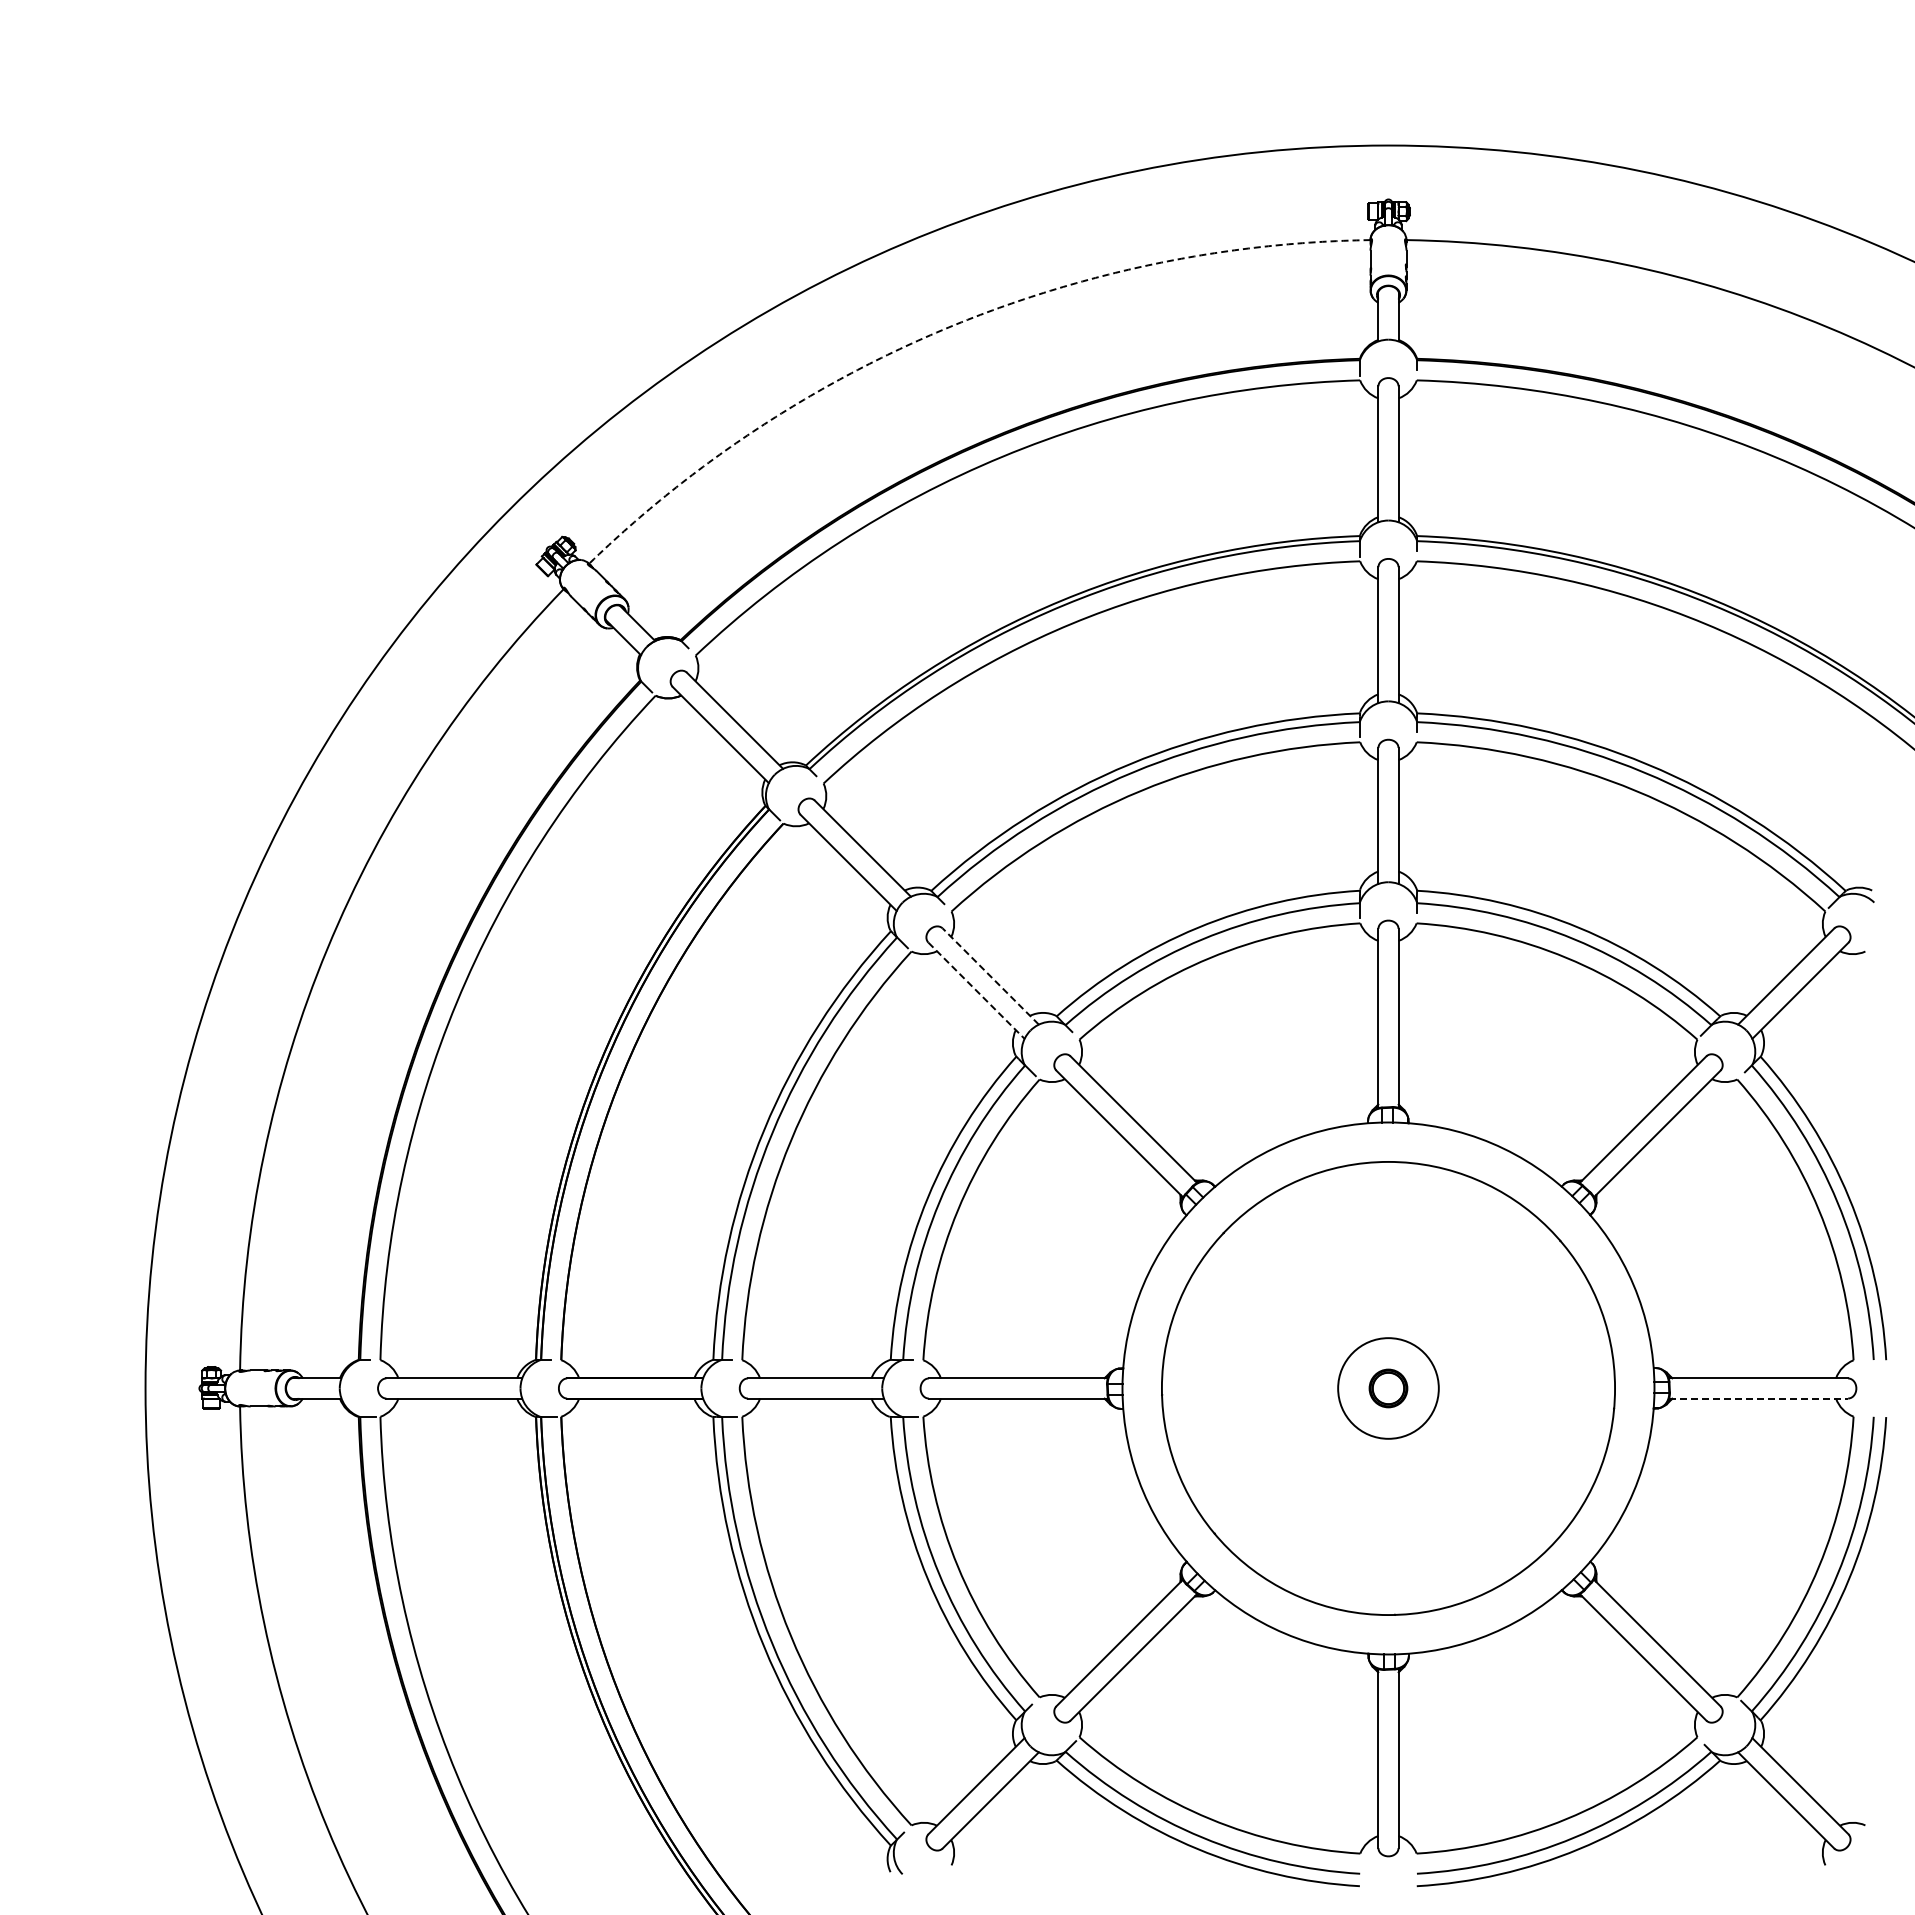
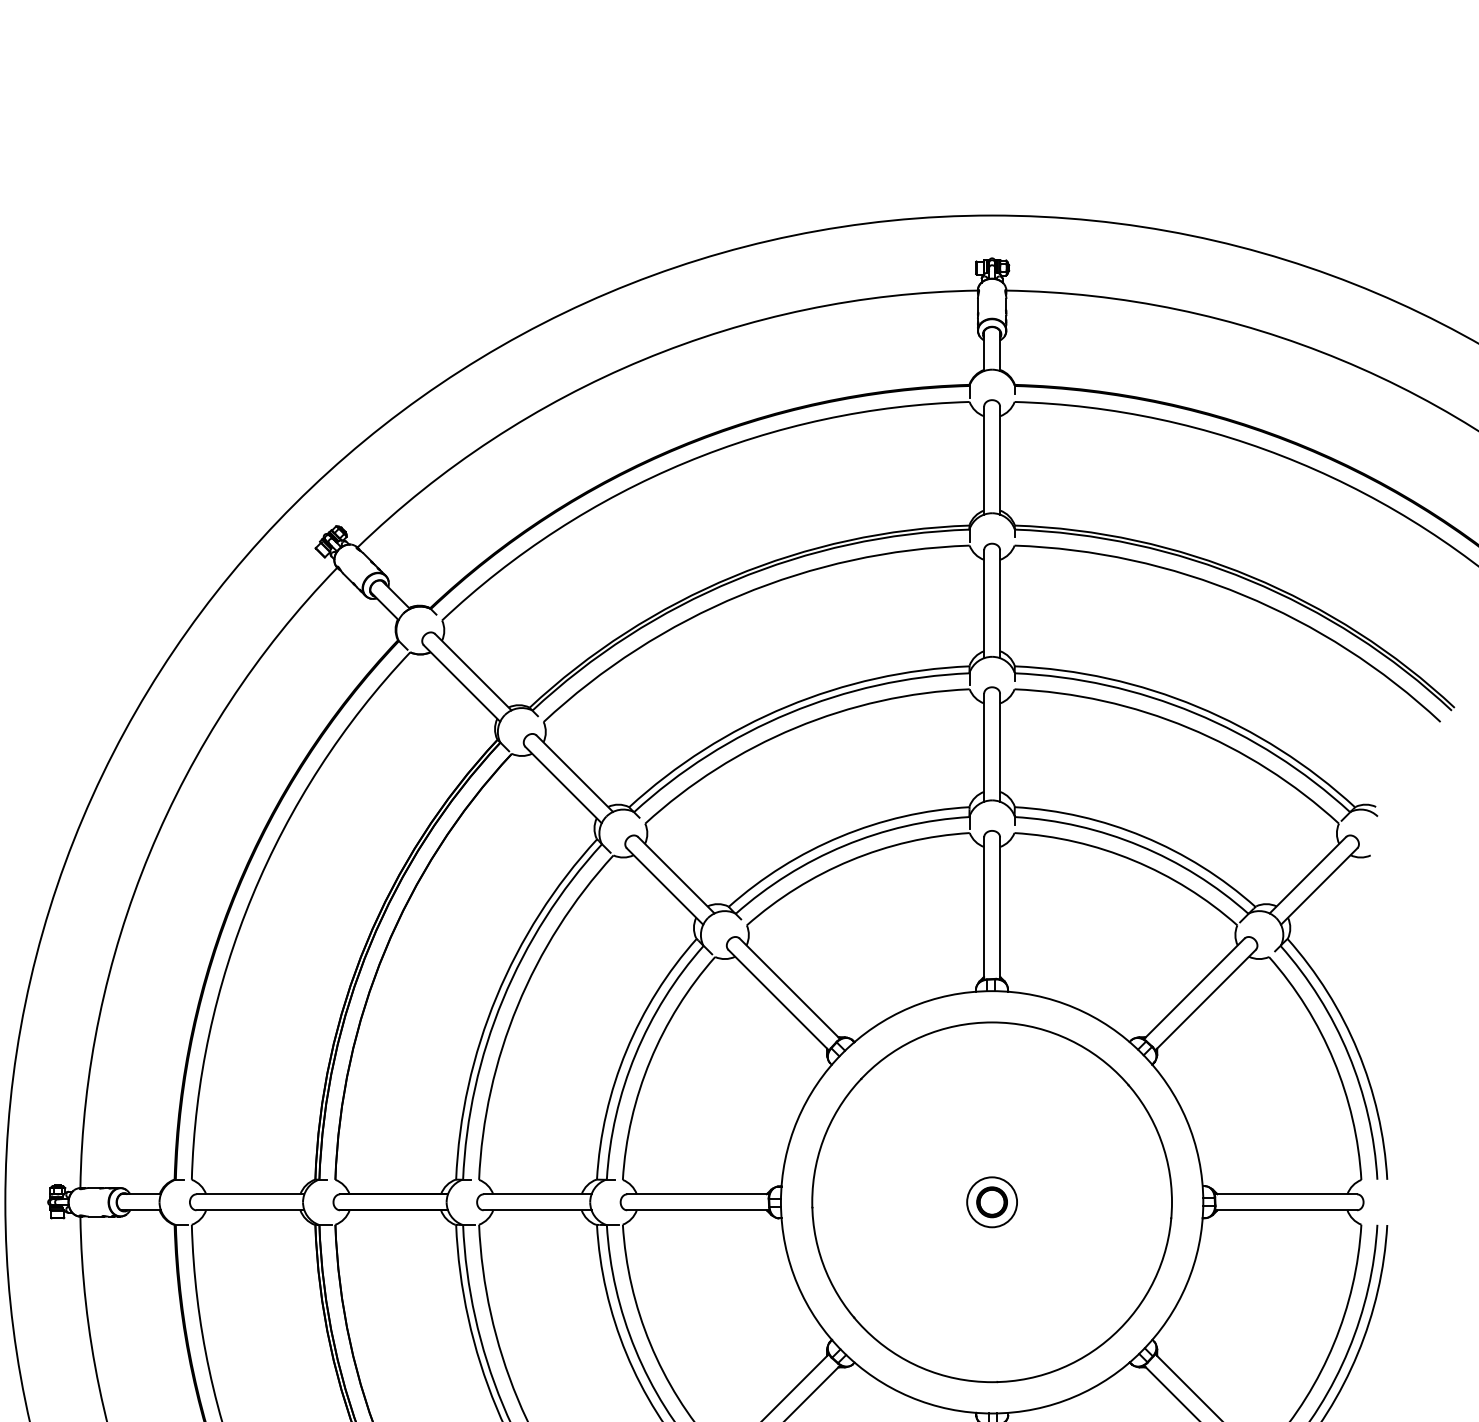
arc: (948, 327) -> (642, 360), dashed -> solid
line: (990, 976) -> (676, 875), dashed -> solid
line: (976, 990) -> (665, 886), dashed -> solid
circle: (1388, 1388) -> (992, 1202), size x0.62
line: (1758, 1398) -> (1285, 1210), dashed -> solid

